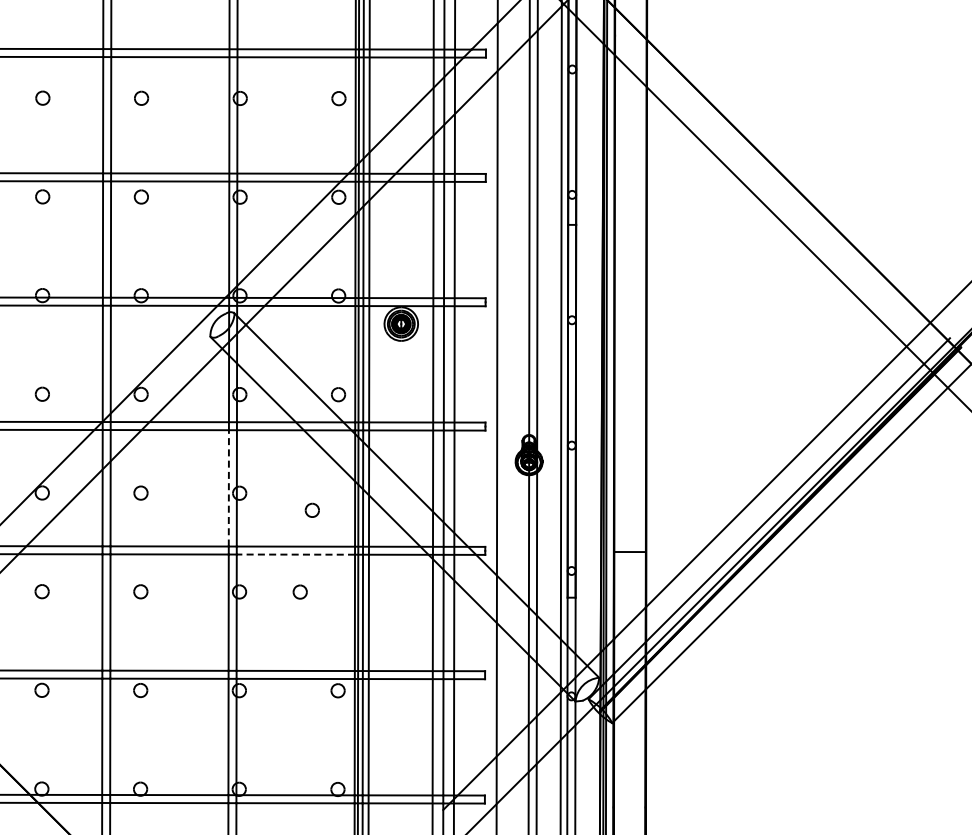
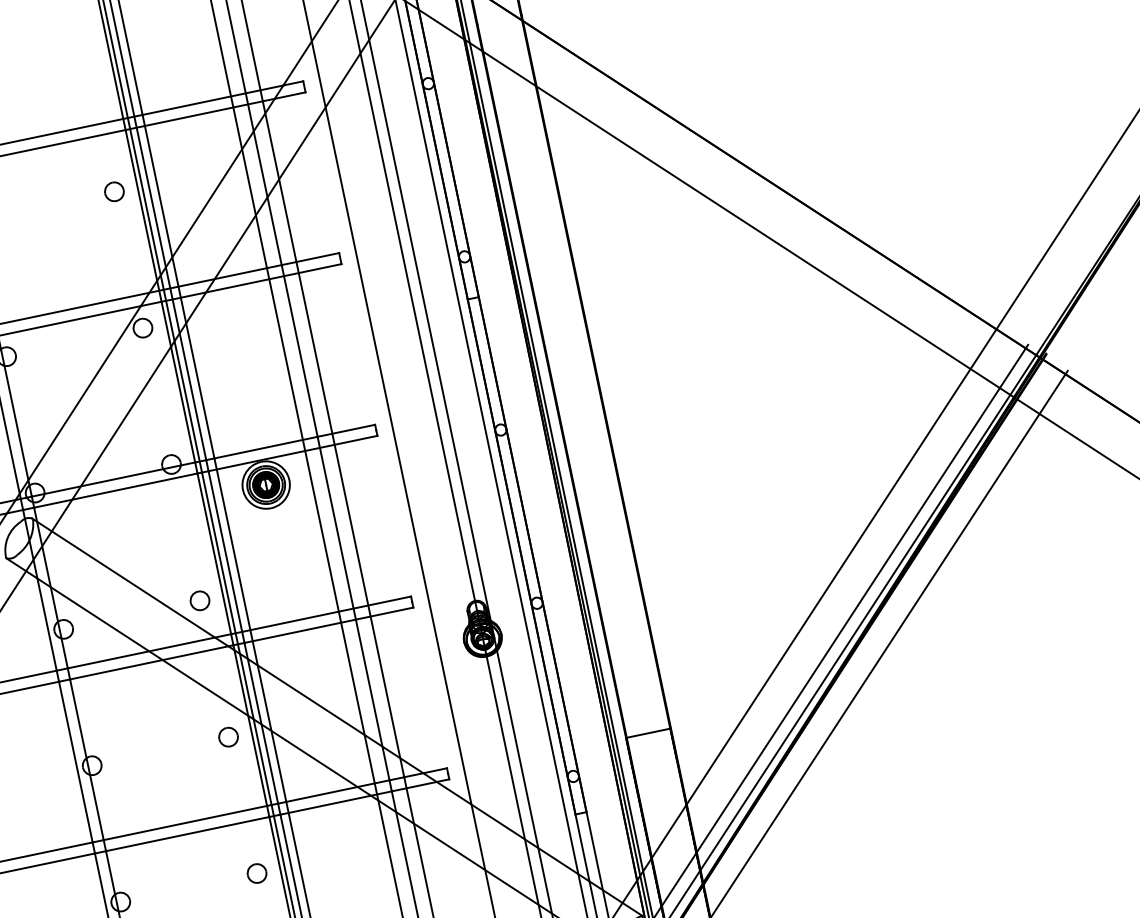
line: (228, 487) -> (75, 761), dashed -> solid
part: (311, 509) -> (227, 736), moved
line: (295, 554) -> (187, 834), dashed -> solid
part: (299, 591) -> (255, 872), moved

